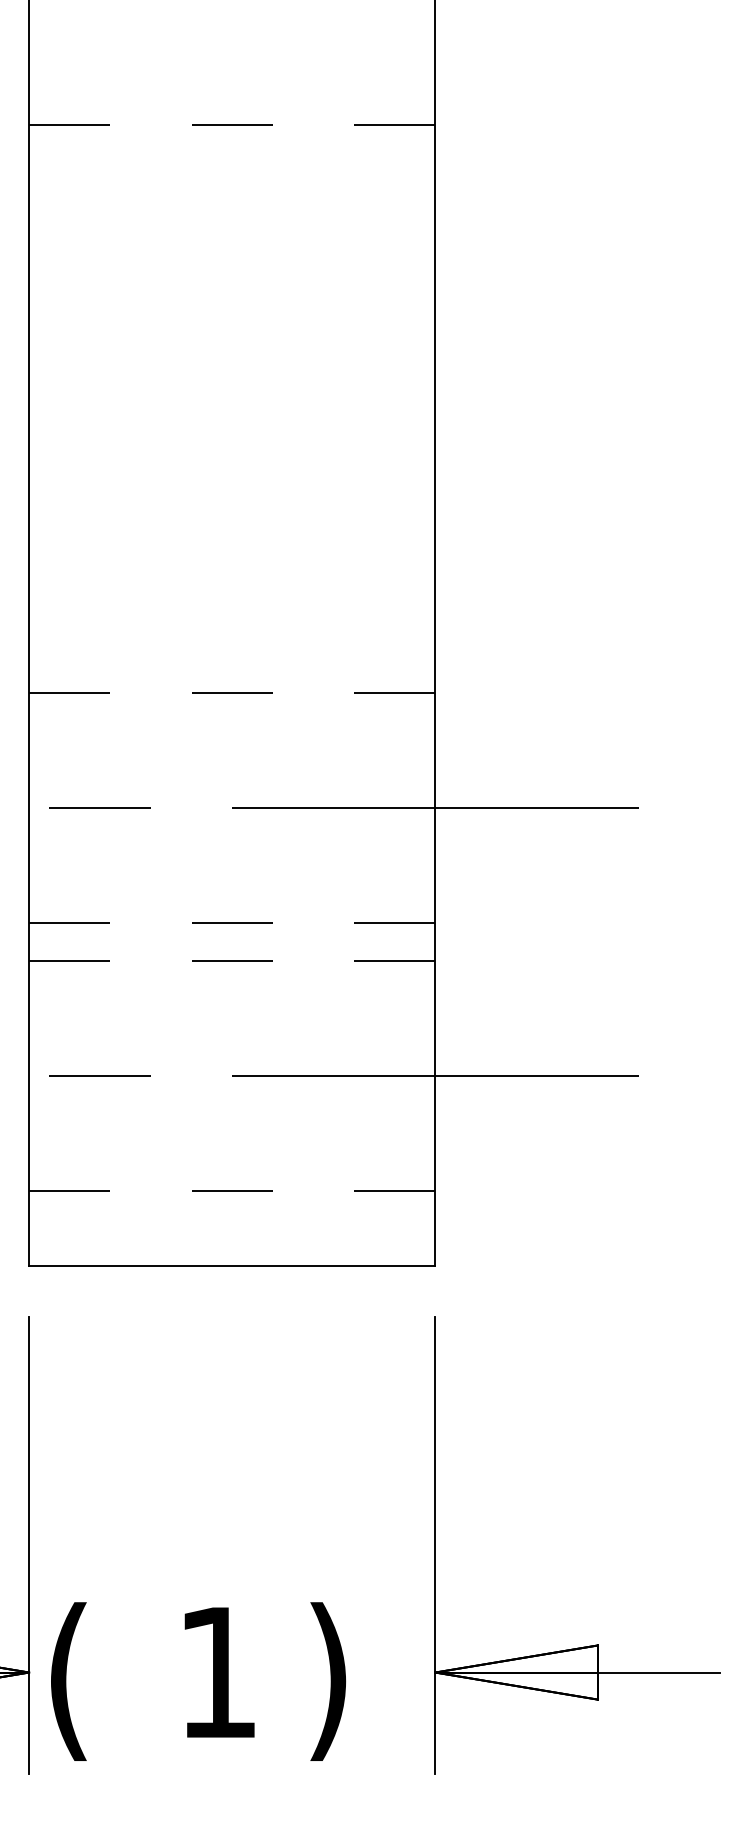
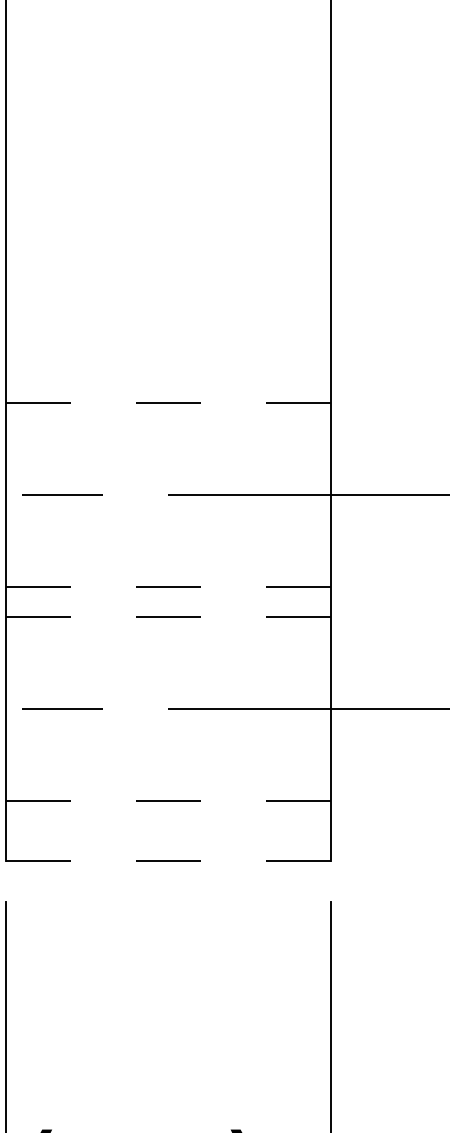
line: (232, 1266) -> (168, 861), solid -> dashed

